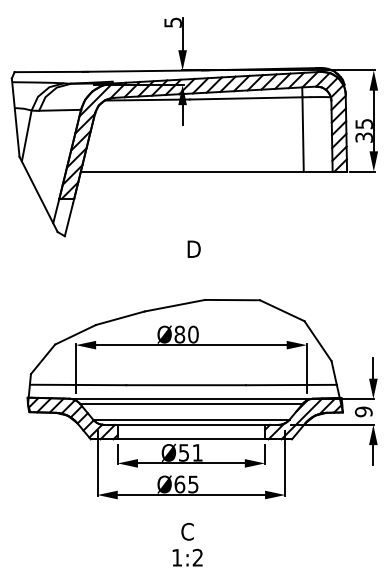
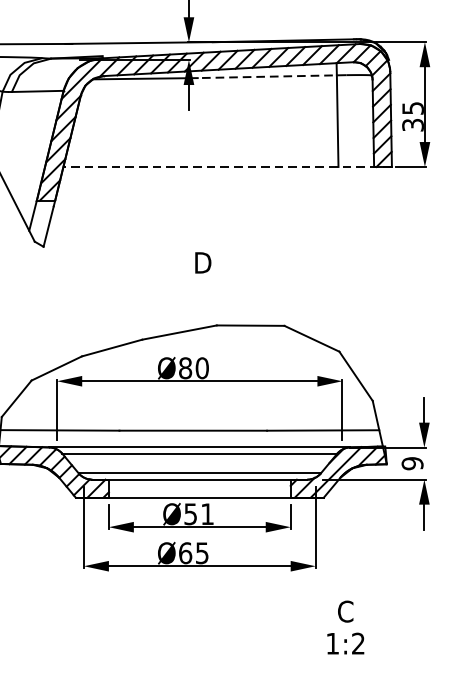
line: (249, 98) -> (271, 76), solid -> dashed
line: (213, 171) -> (227, 166), solid -> dashed
text: (187, 544) -> (345, 627), moved

